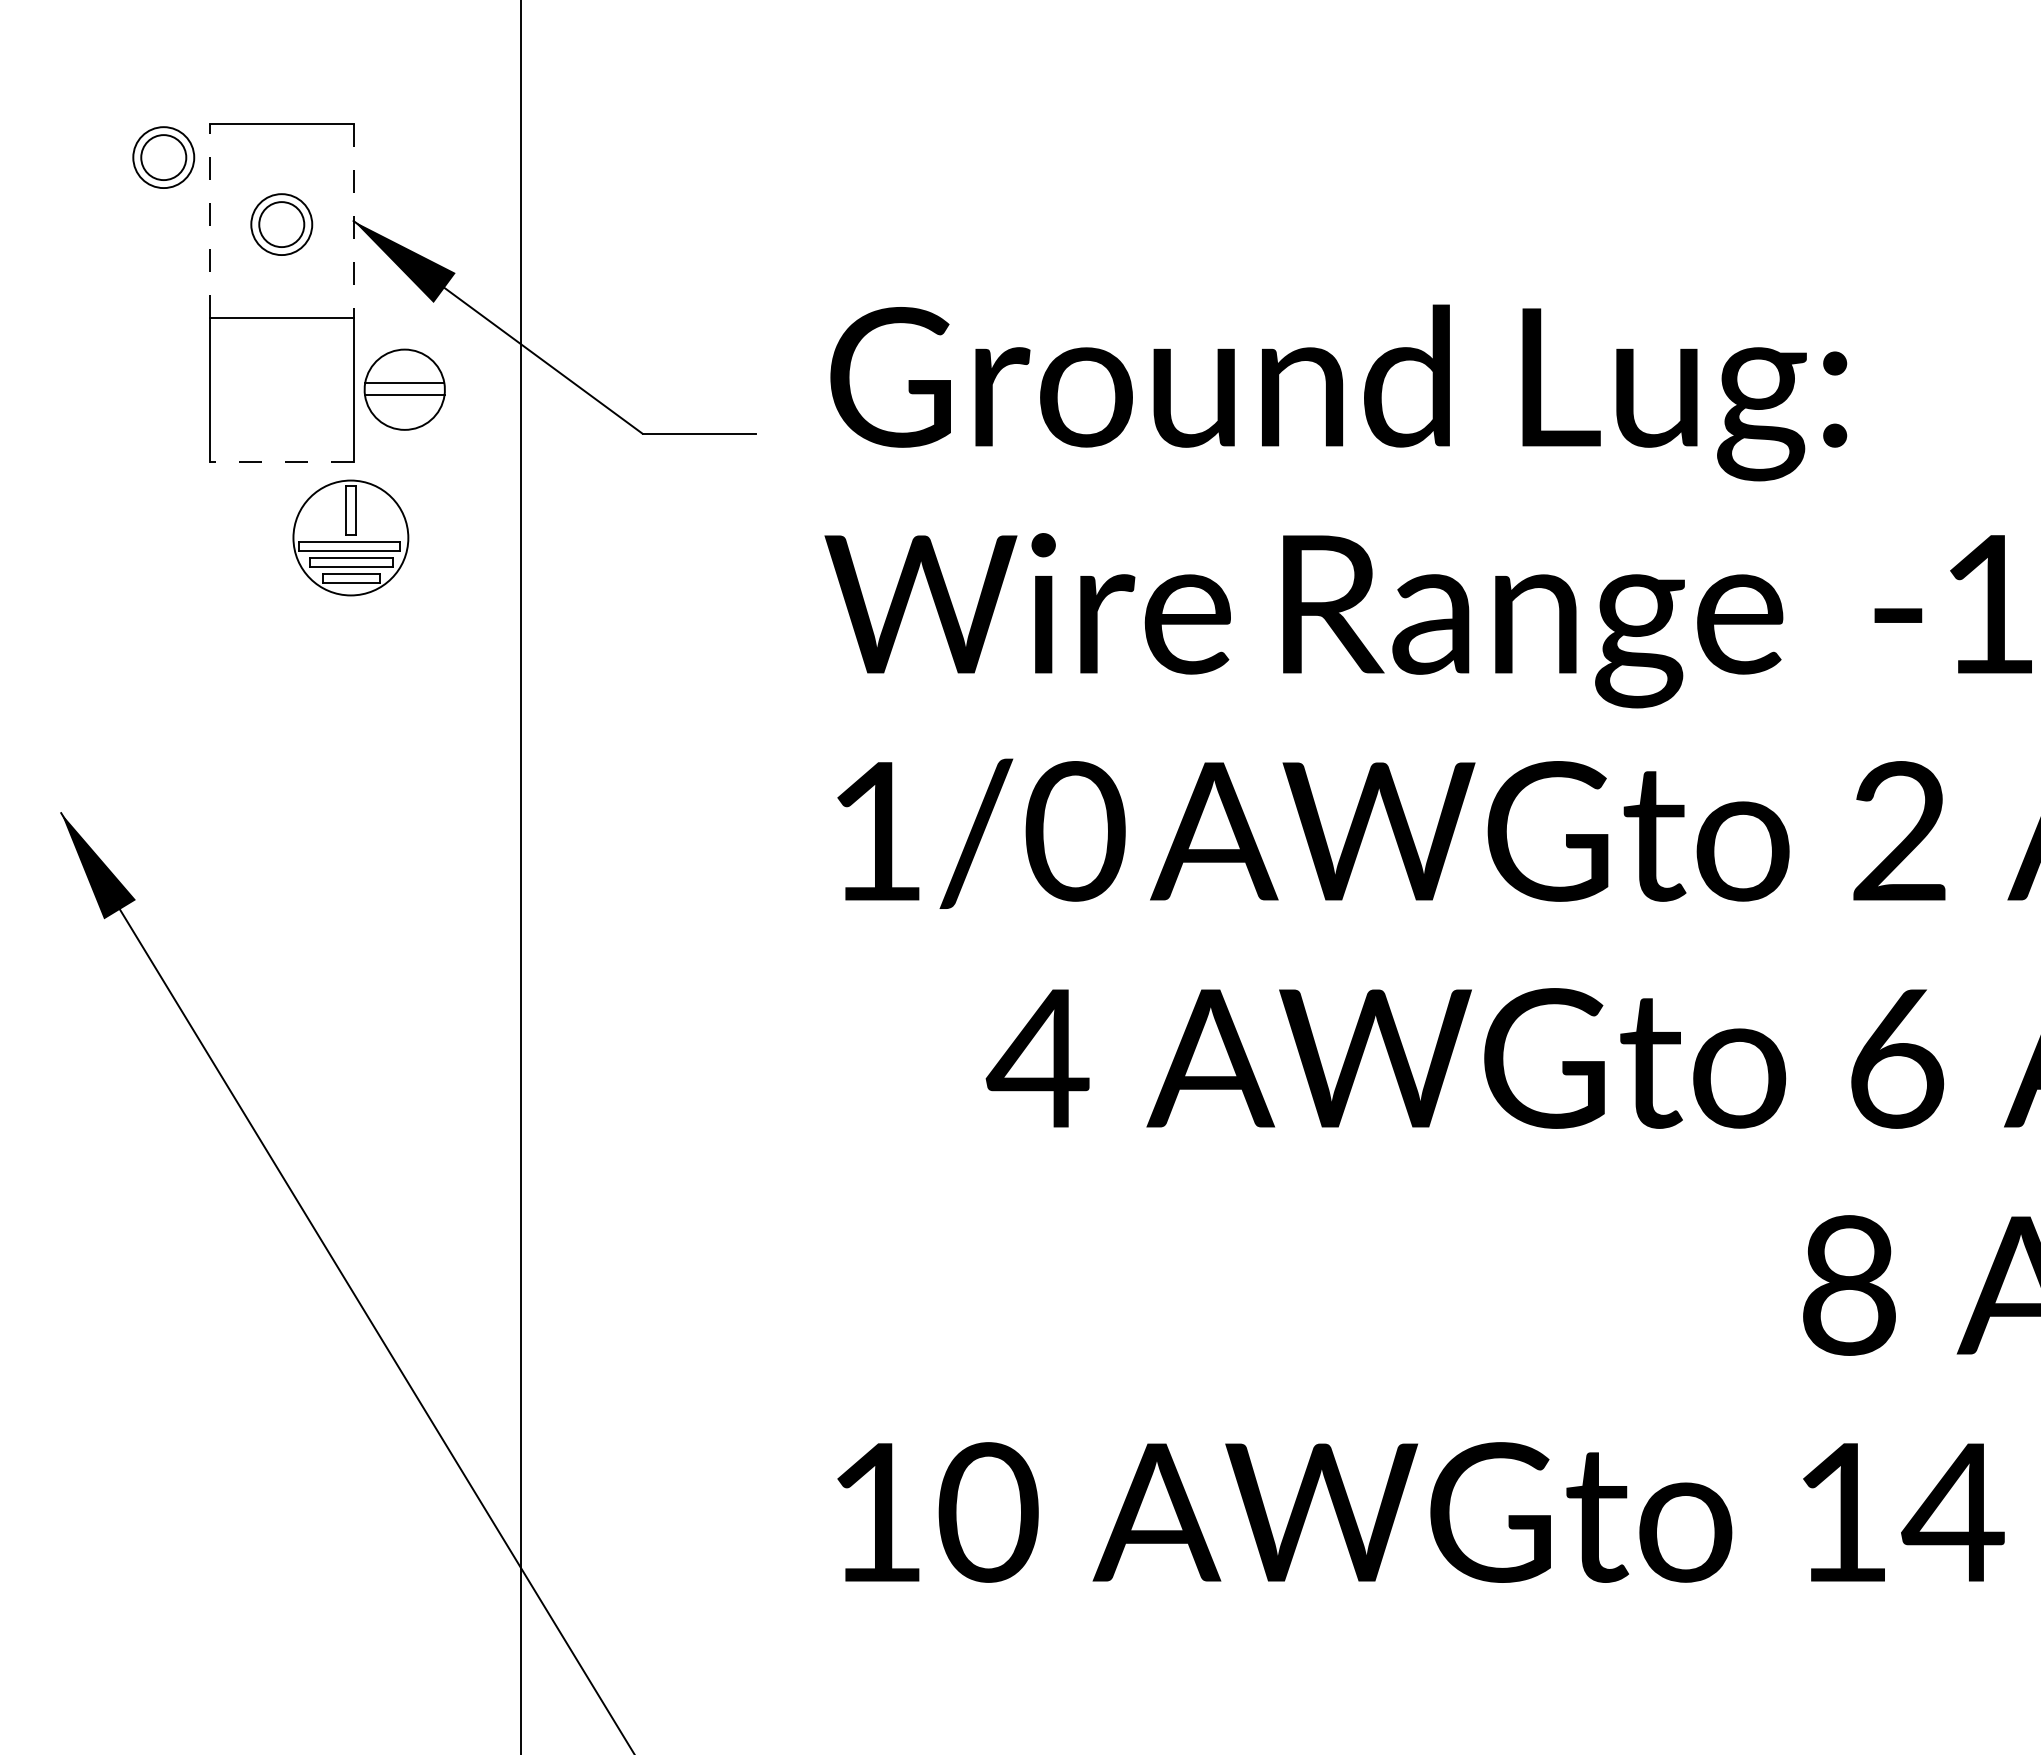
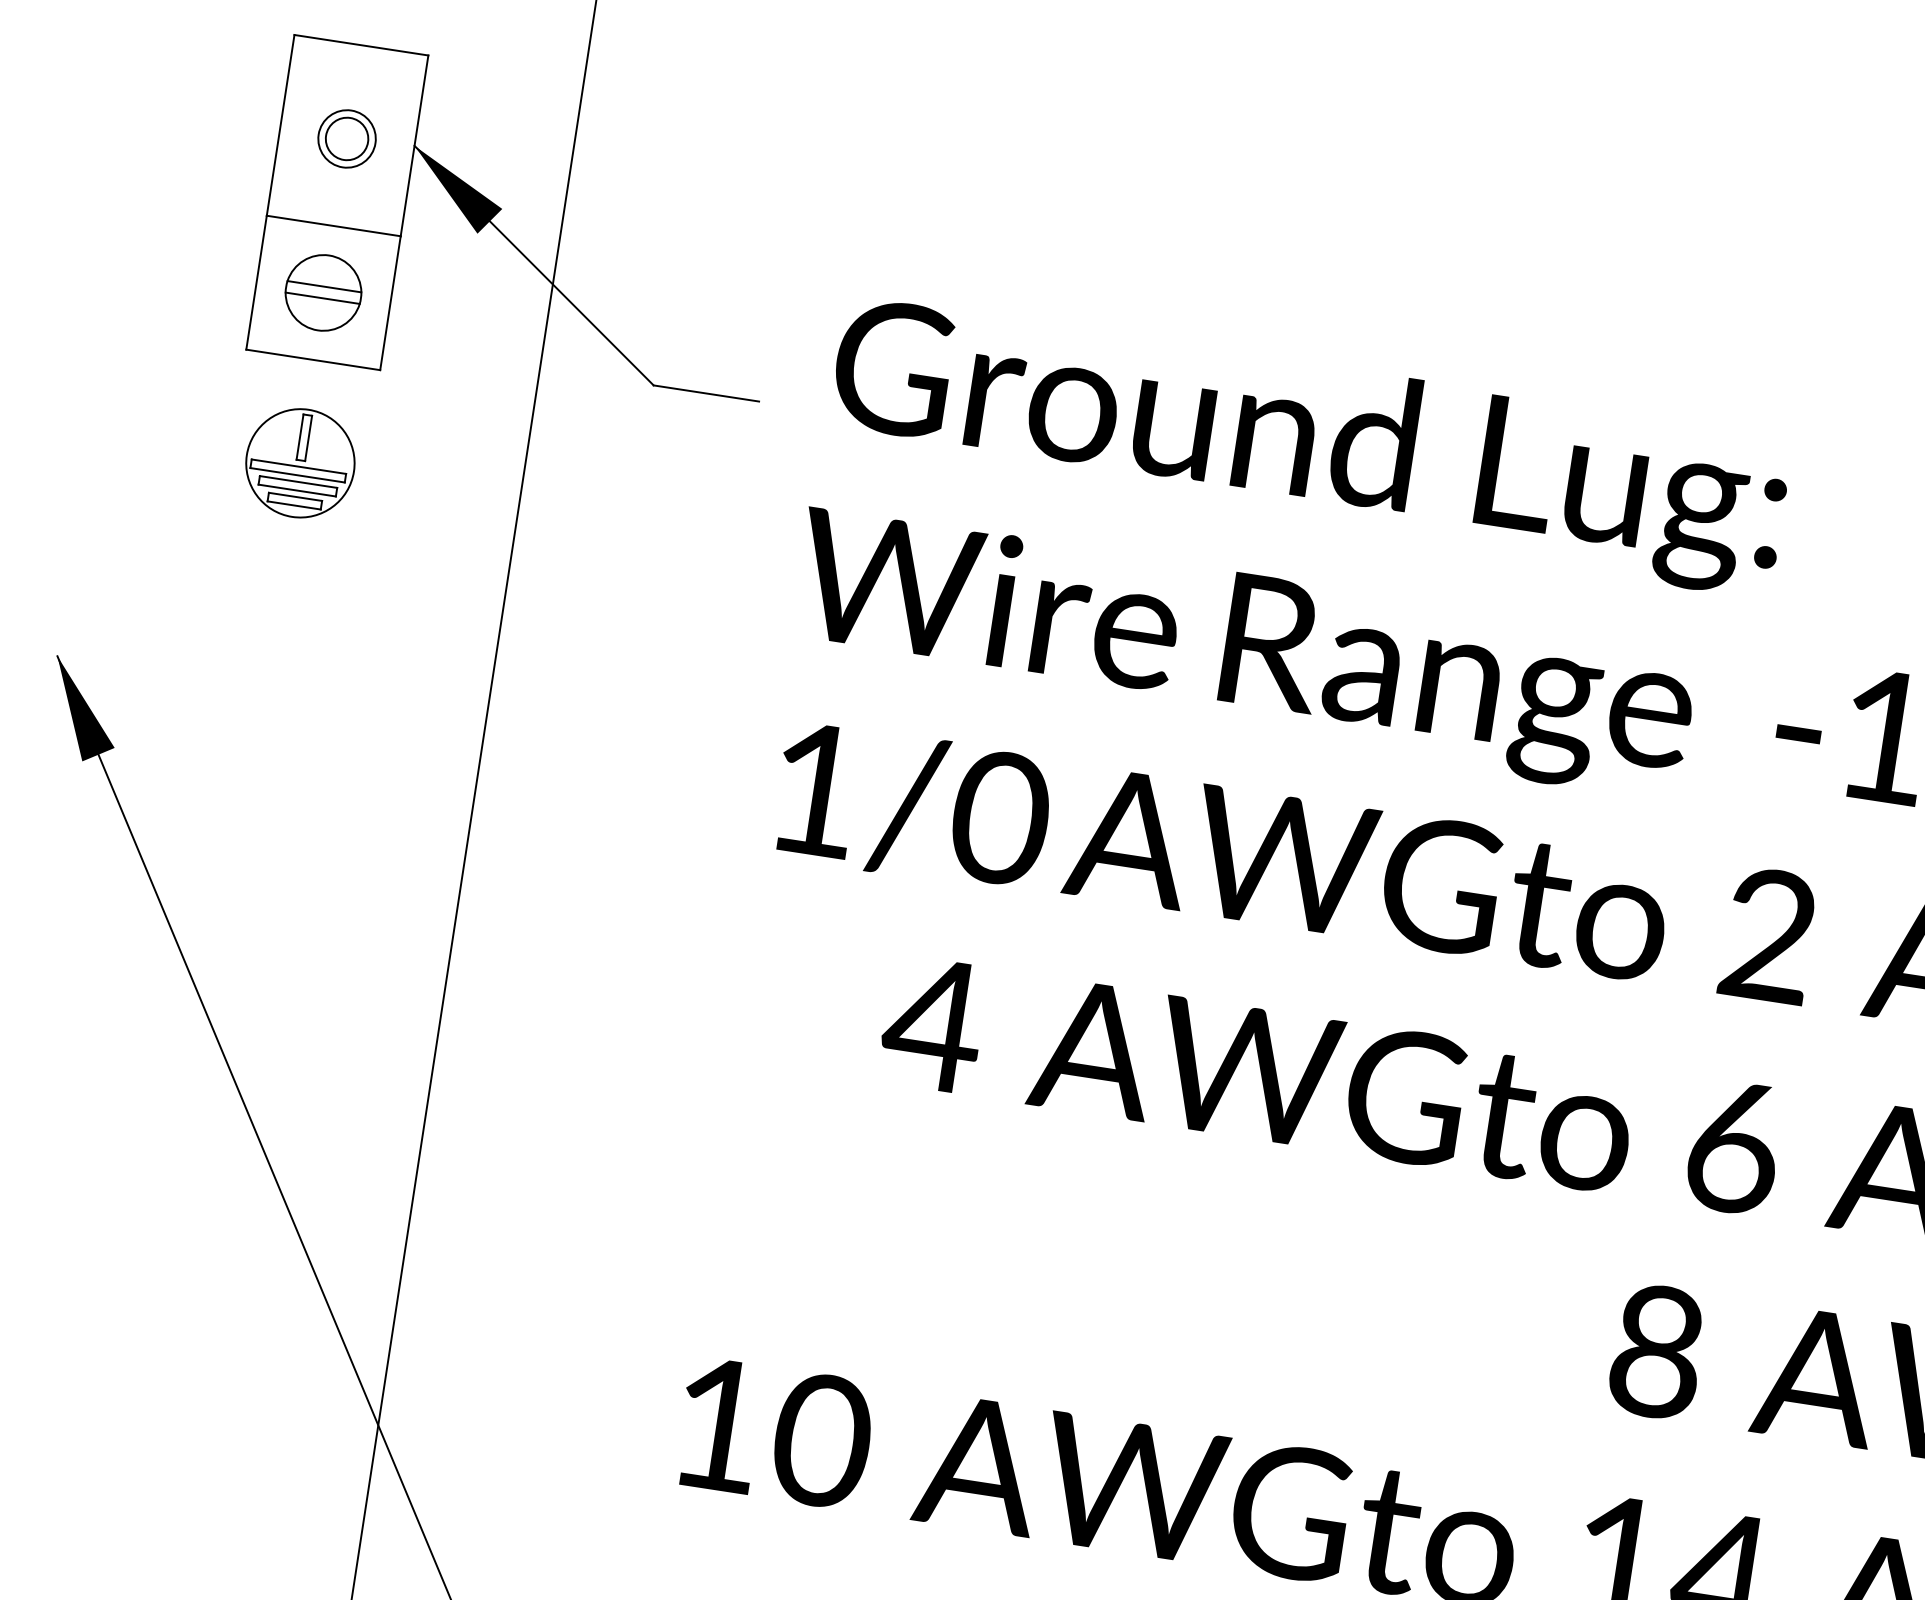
part: (163, 157) -> (246, 59), removed
line: (209, 221) -> (280, 125), dashed -> solid
line: (353, 221) -> (414, 146), dashed -> solid
part: (404, 389) -> (323, 292), moved
line: (281, 461) -> (313, 359), dashed -> solid
part: (350, 537) -> (300, 462), moved

